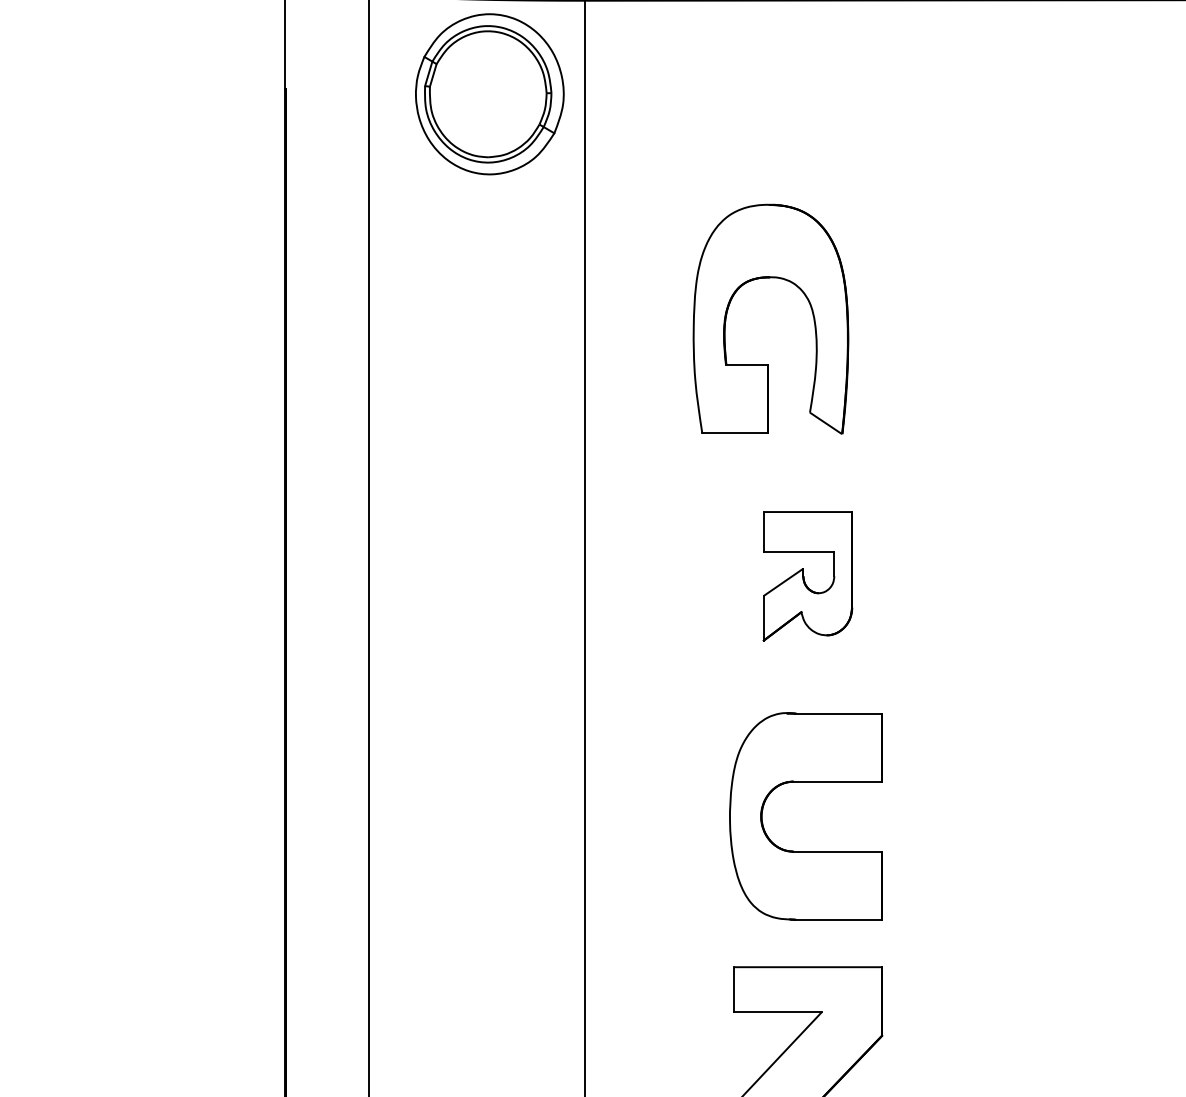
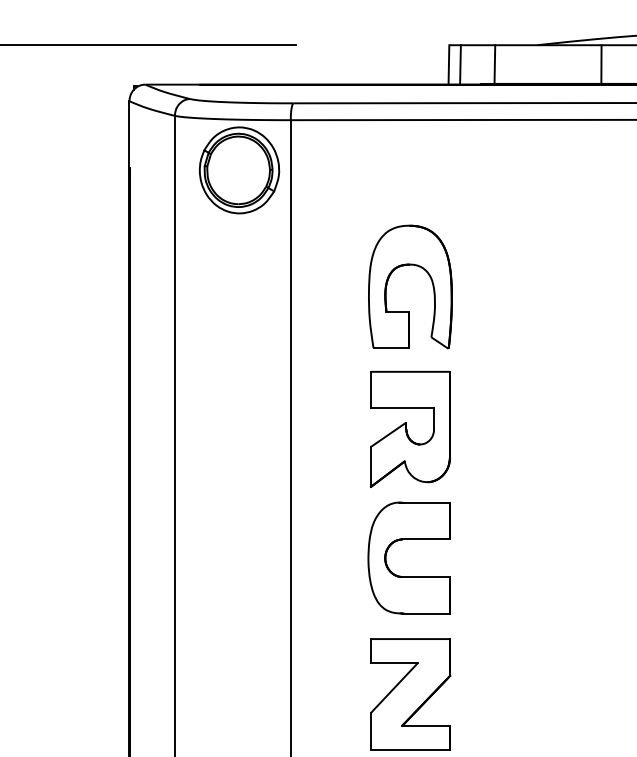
part: (782, 280) -> (416, 266), moved
part: (806, 574) -> (409, 428), size x1.67

